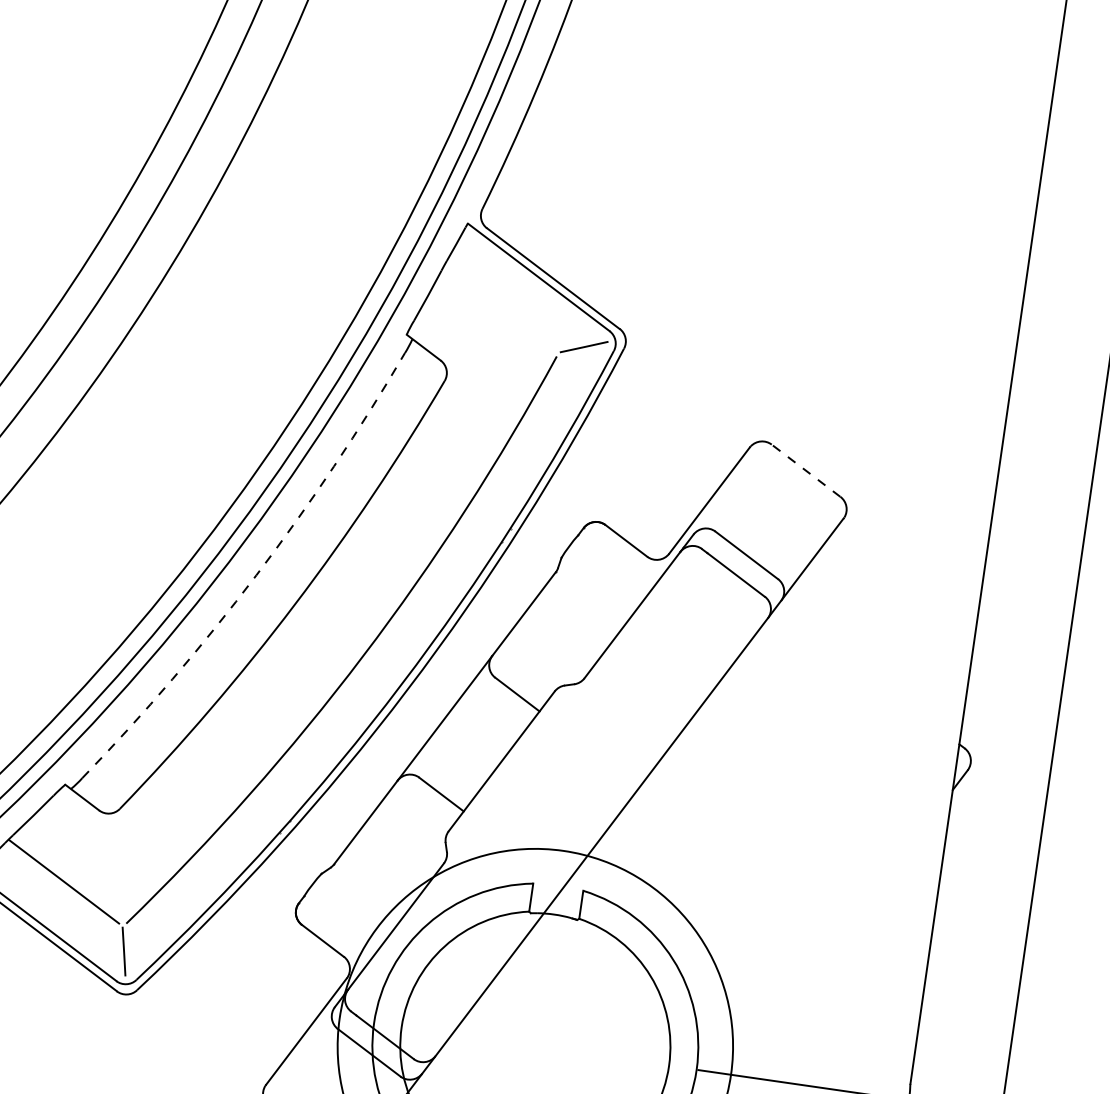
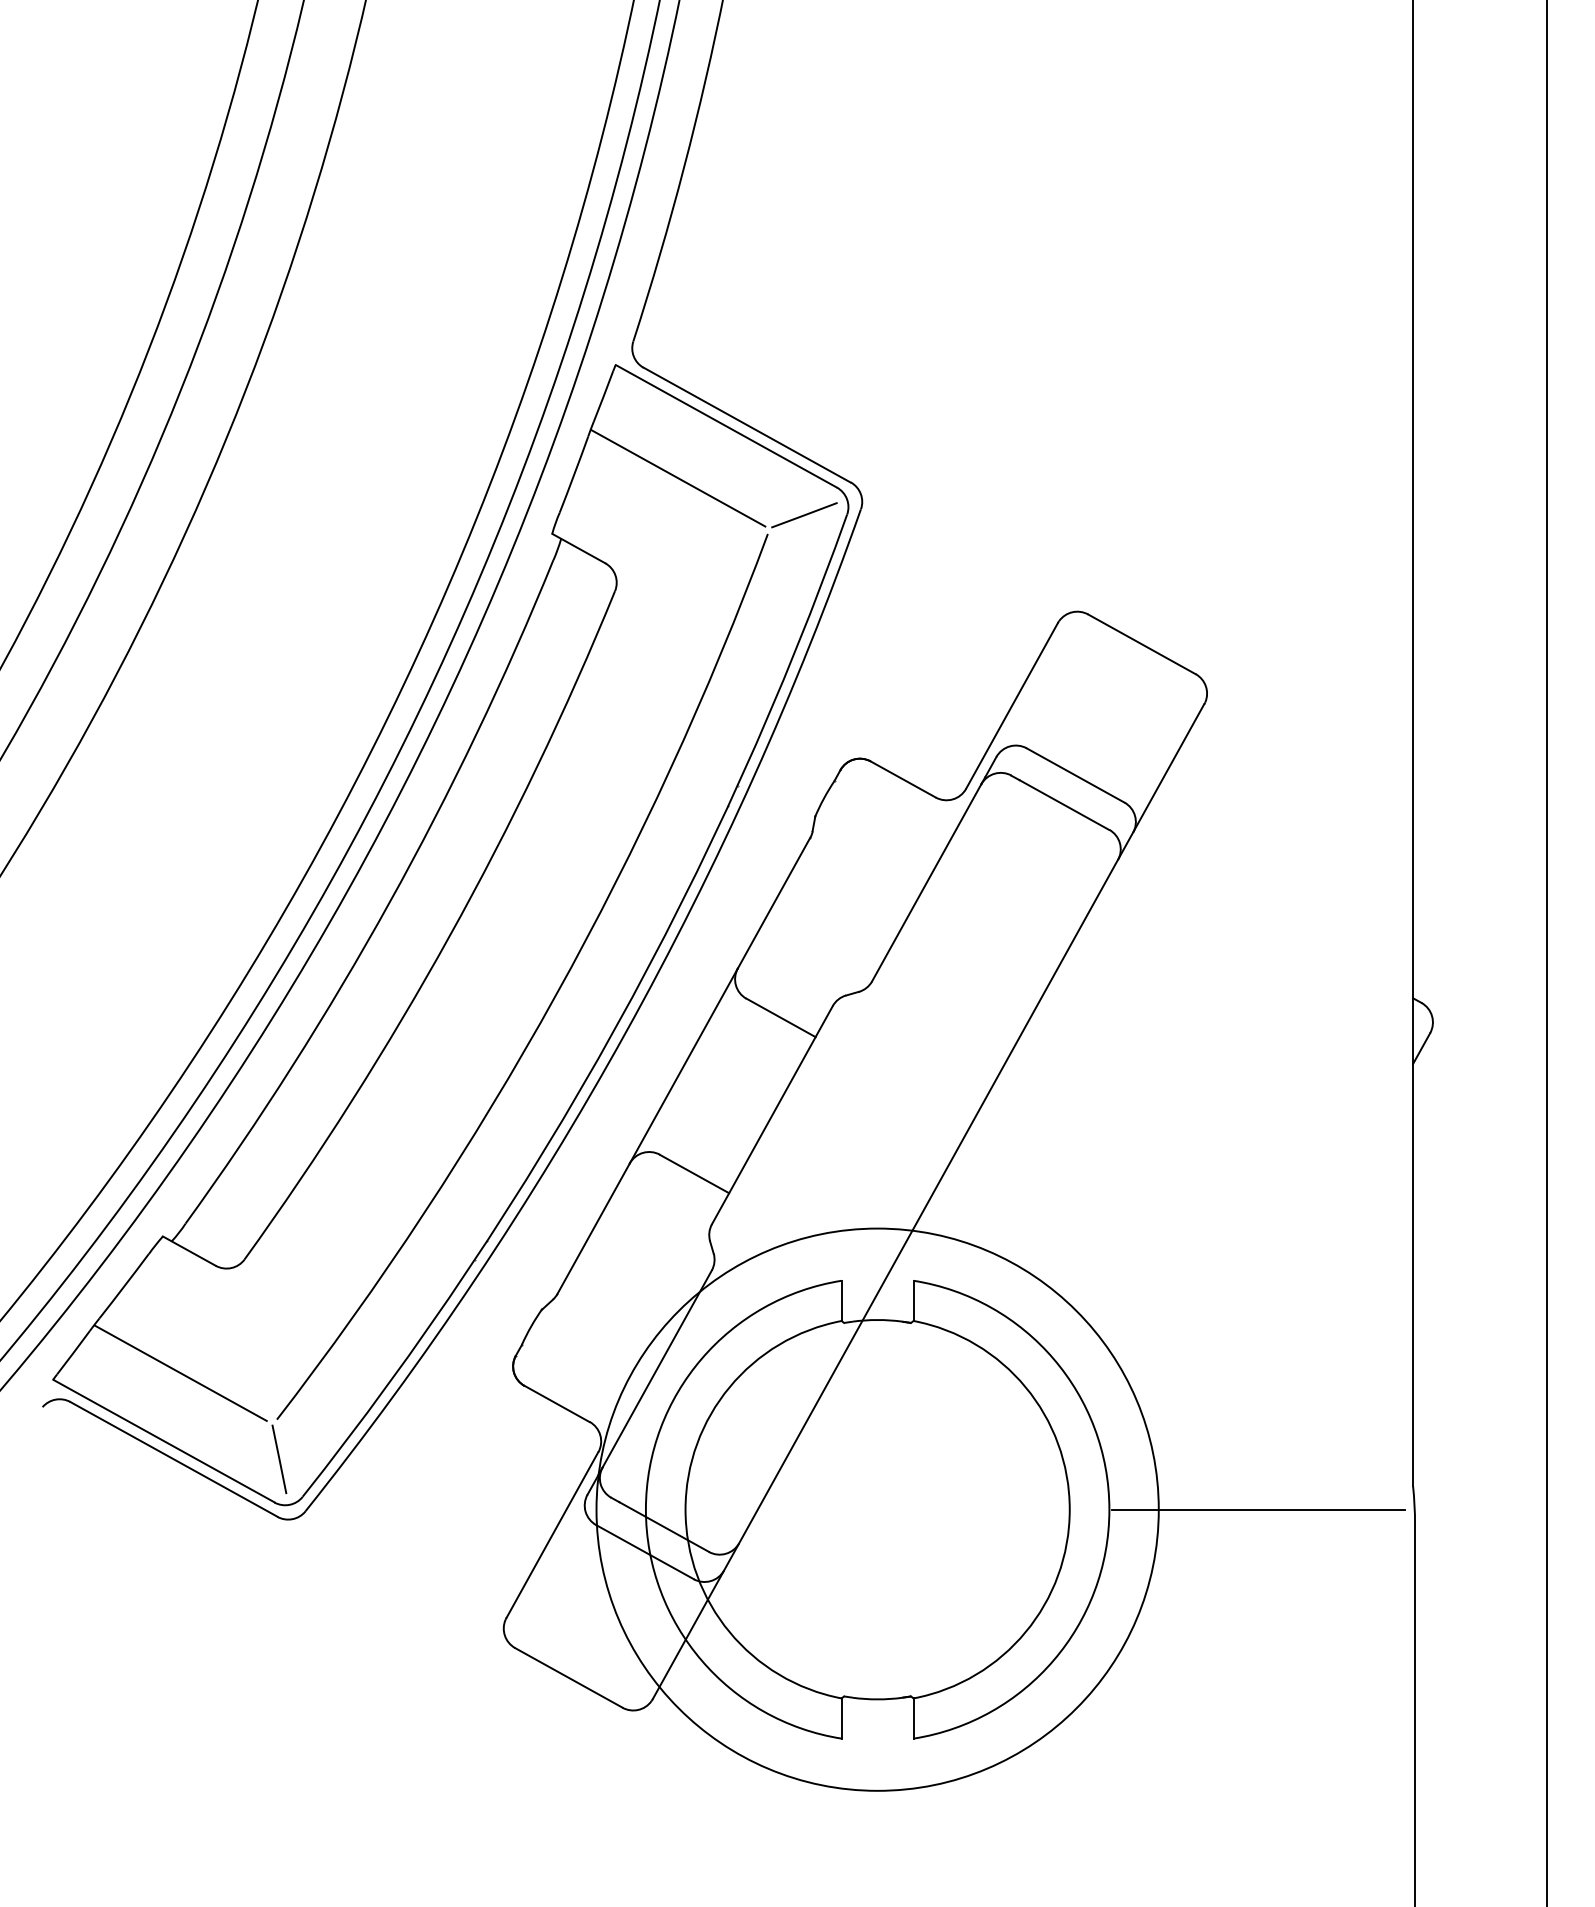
line: (500, 308) -> (678, 478), added
line: (805, 470) -> (1141, 644), dashed -> solid
arc: (256, 575) -> (389, 902), dashed -> solid

